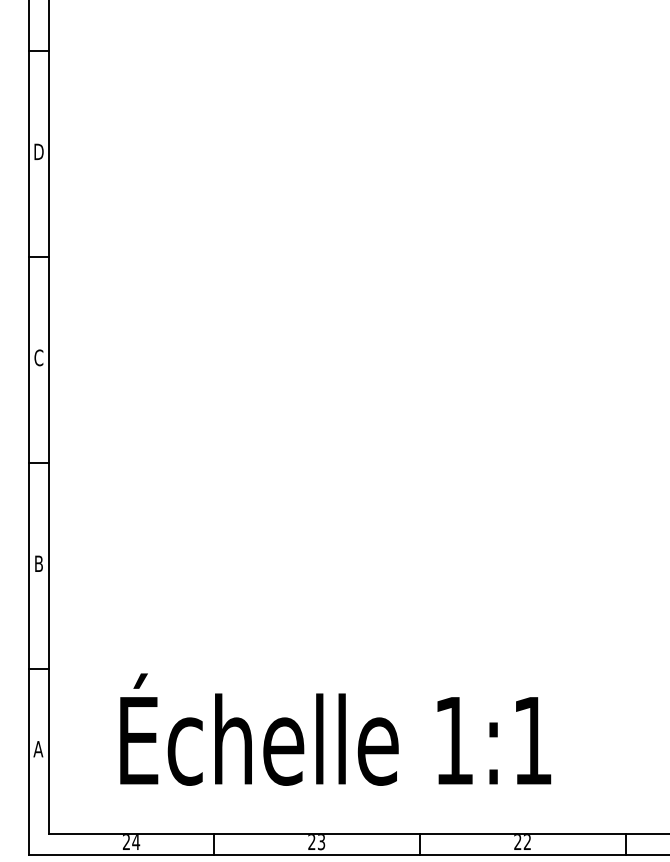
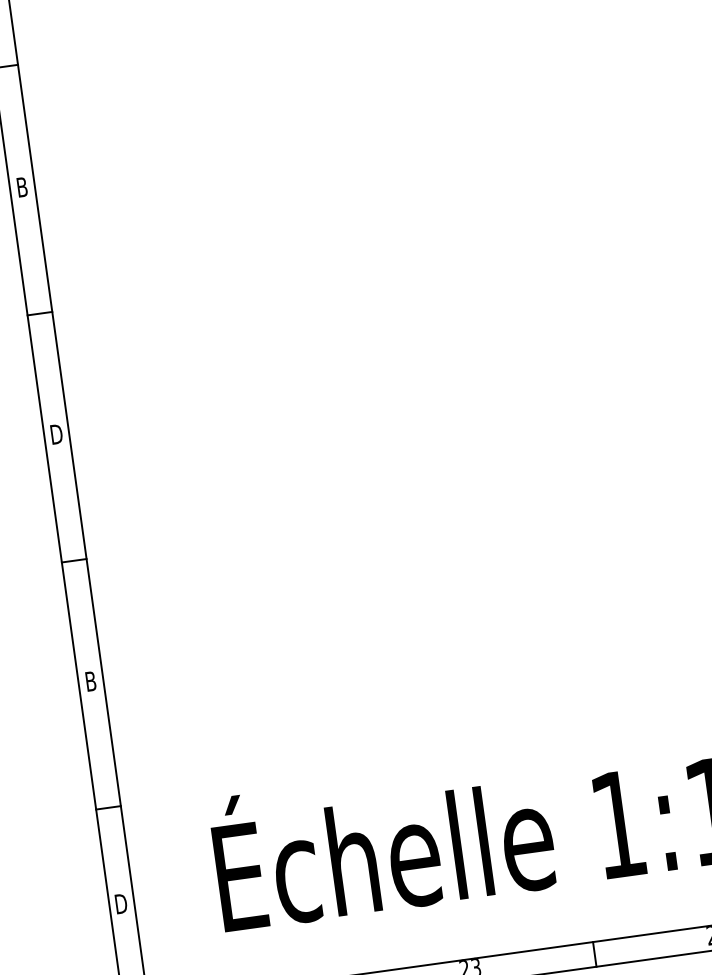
text: (38, 151) -> (21, 186), D -> B
text: (38, 357) -> (55, 433), C -> D
text: (38, 749) -> (121, 904), A -> D

